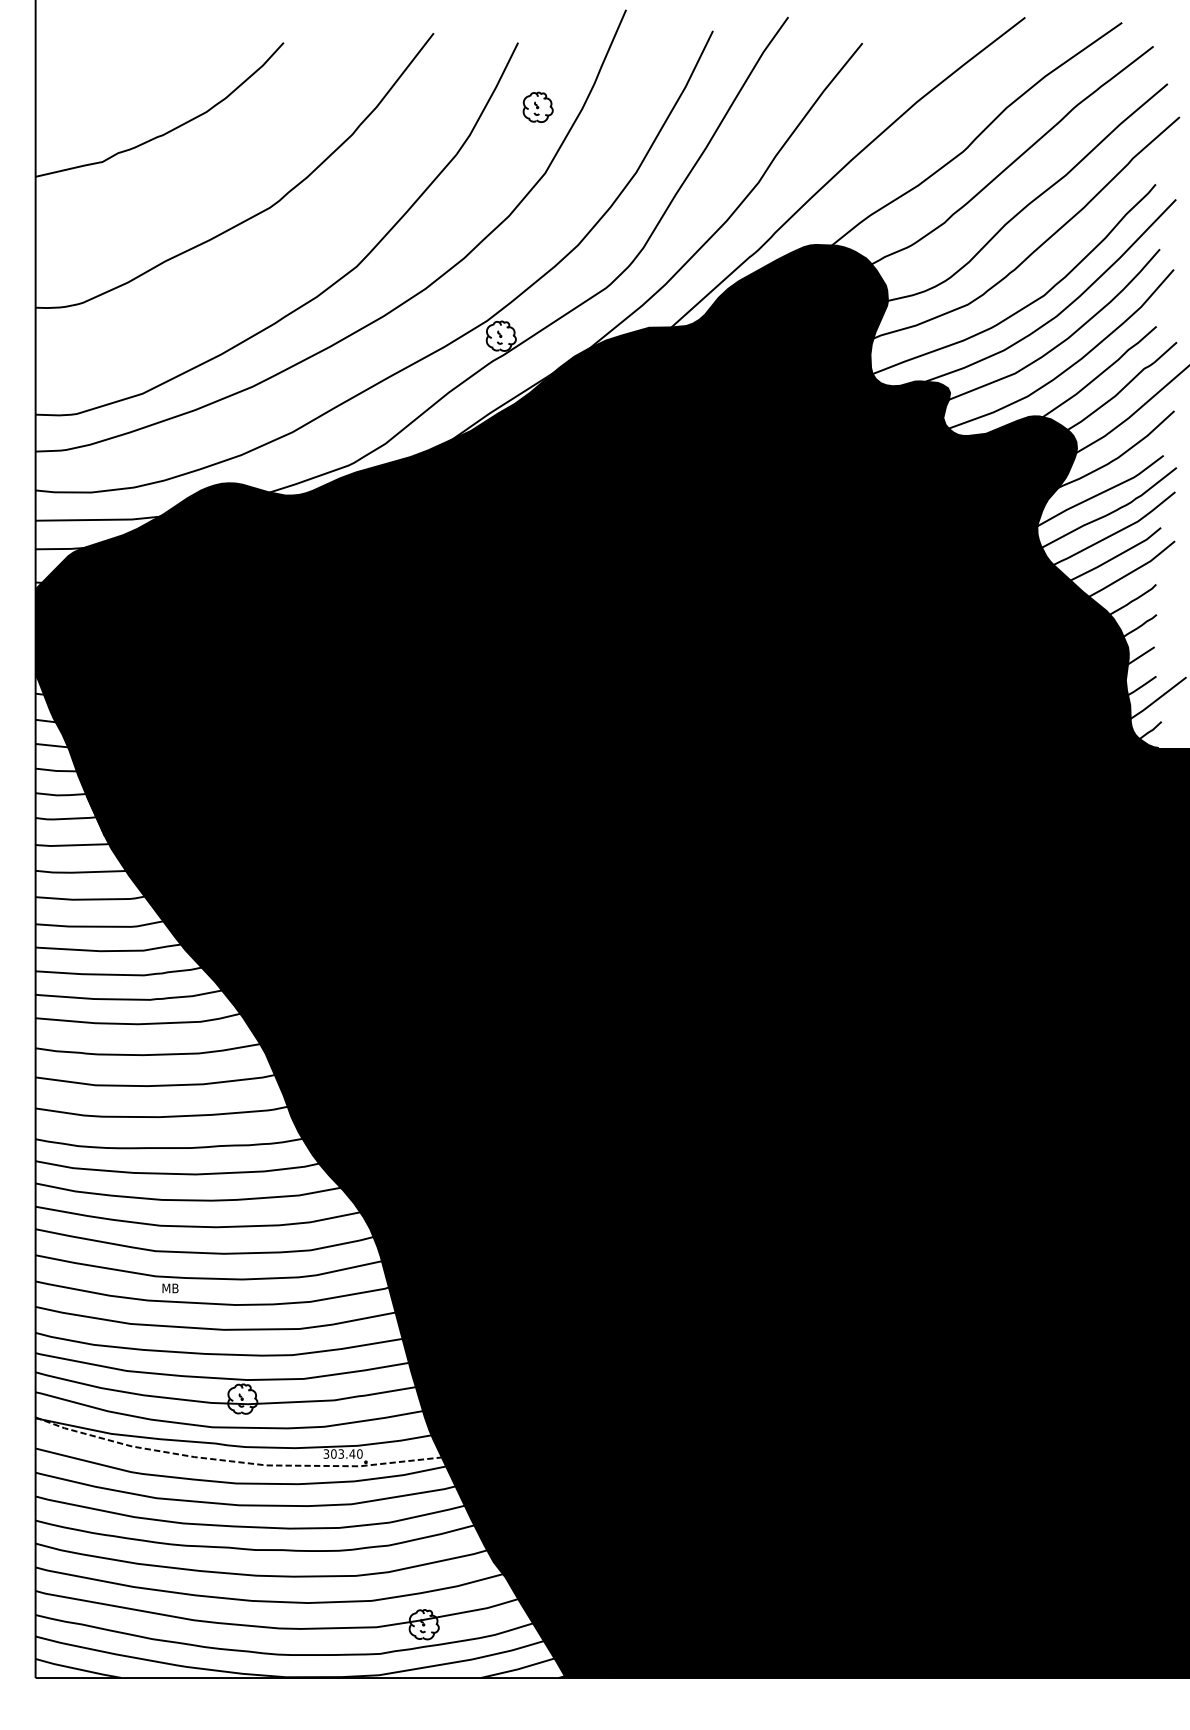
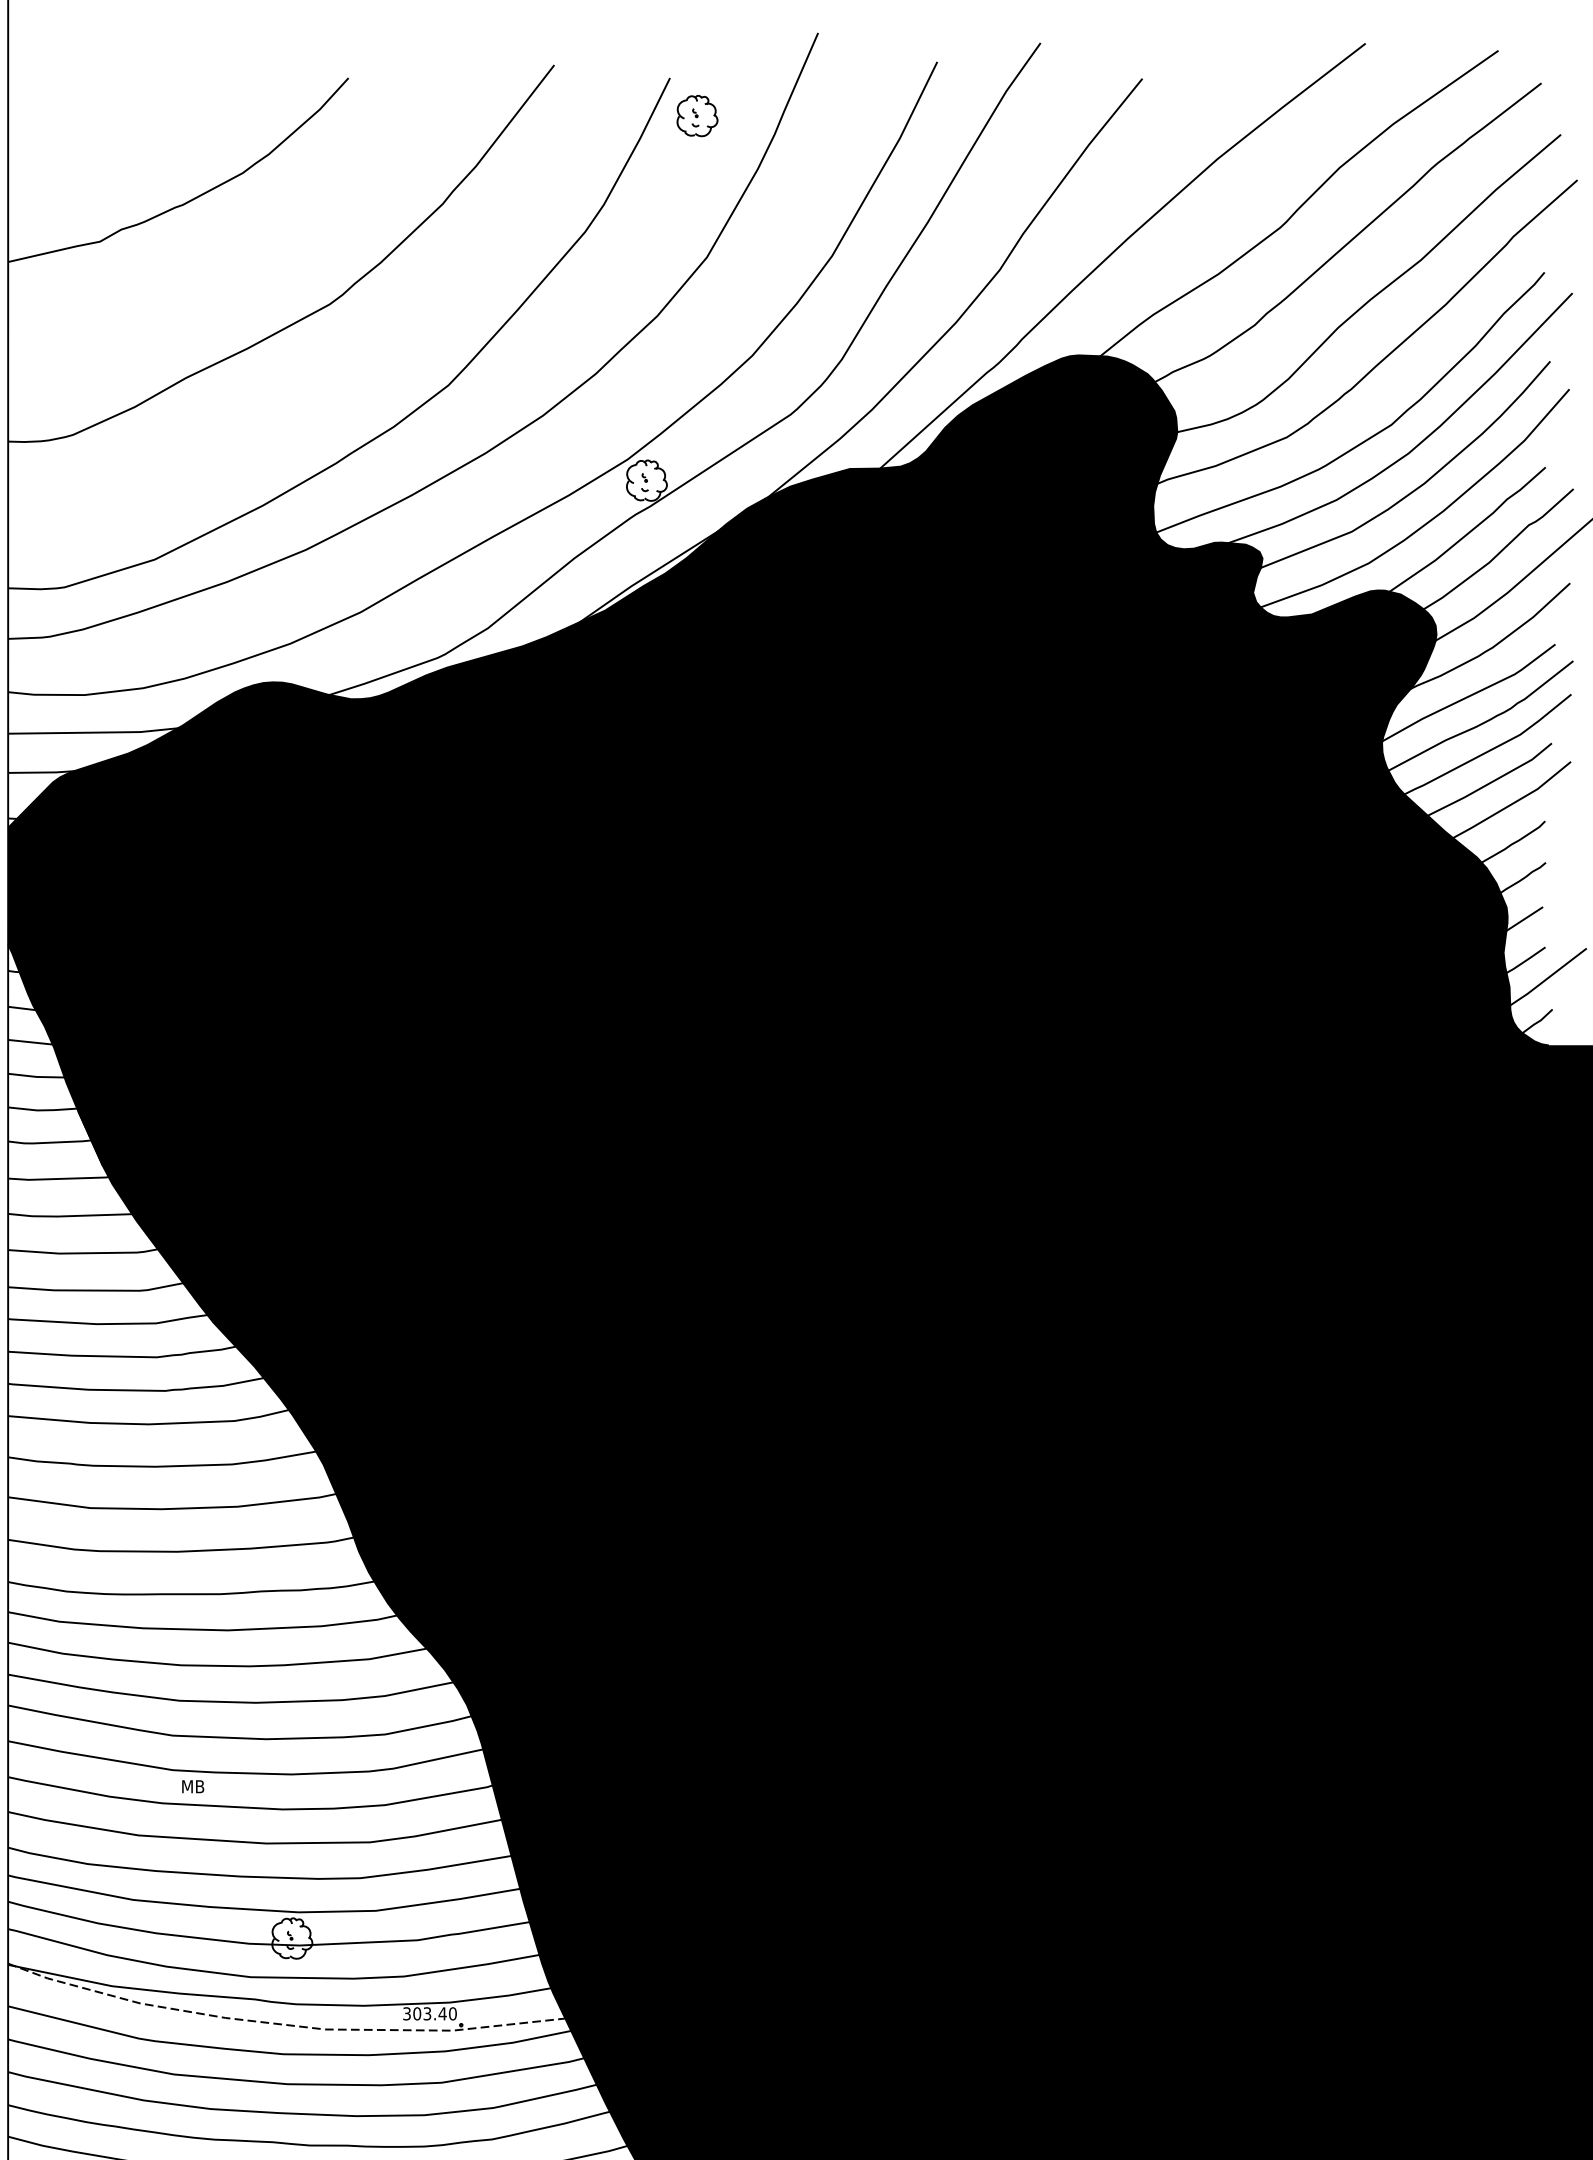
part: (537, 106) -> (696, 114), moved

